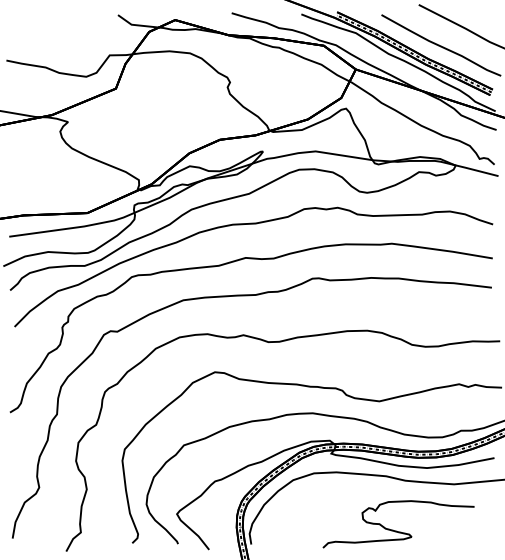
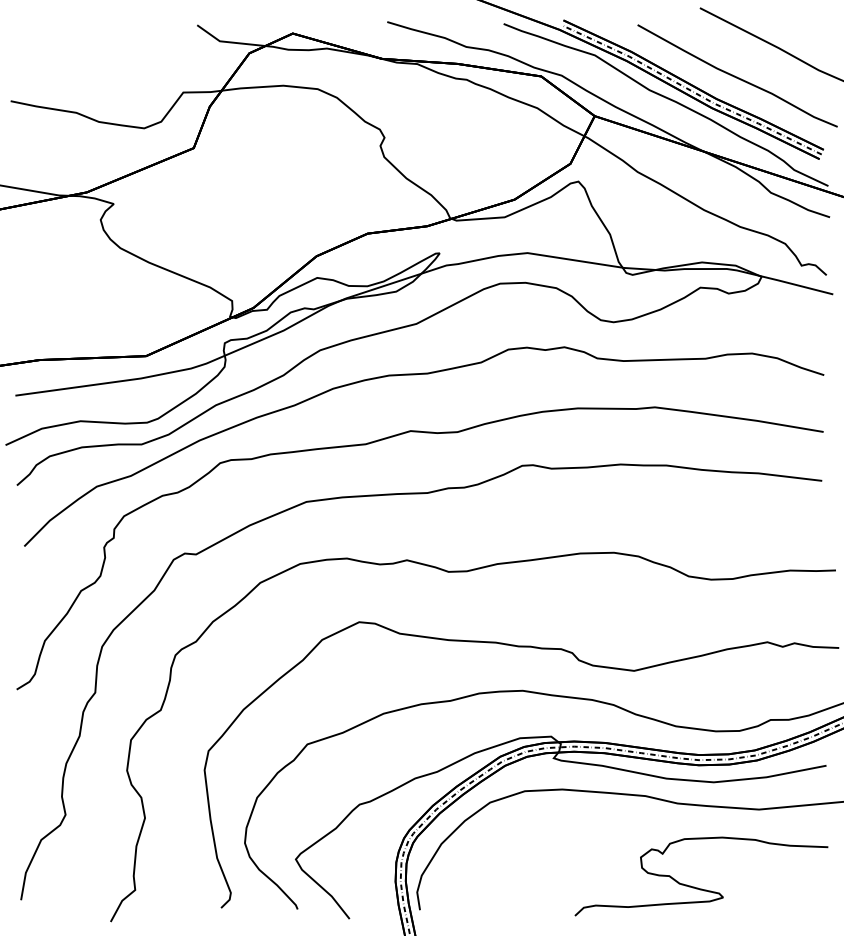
curve: (396, 530) -> (697, 886), moved

